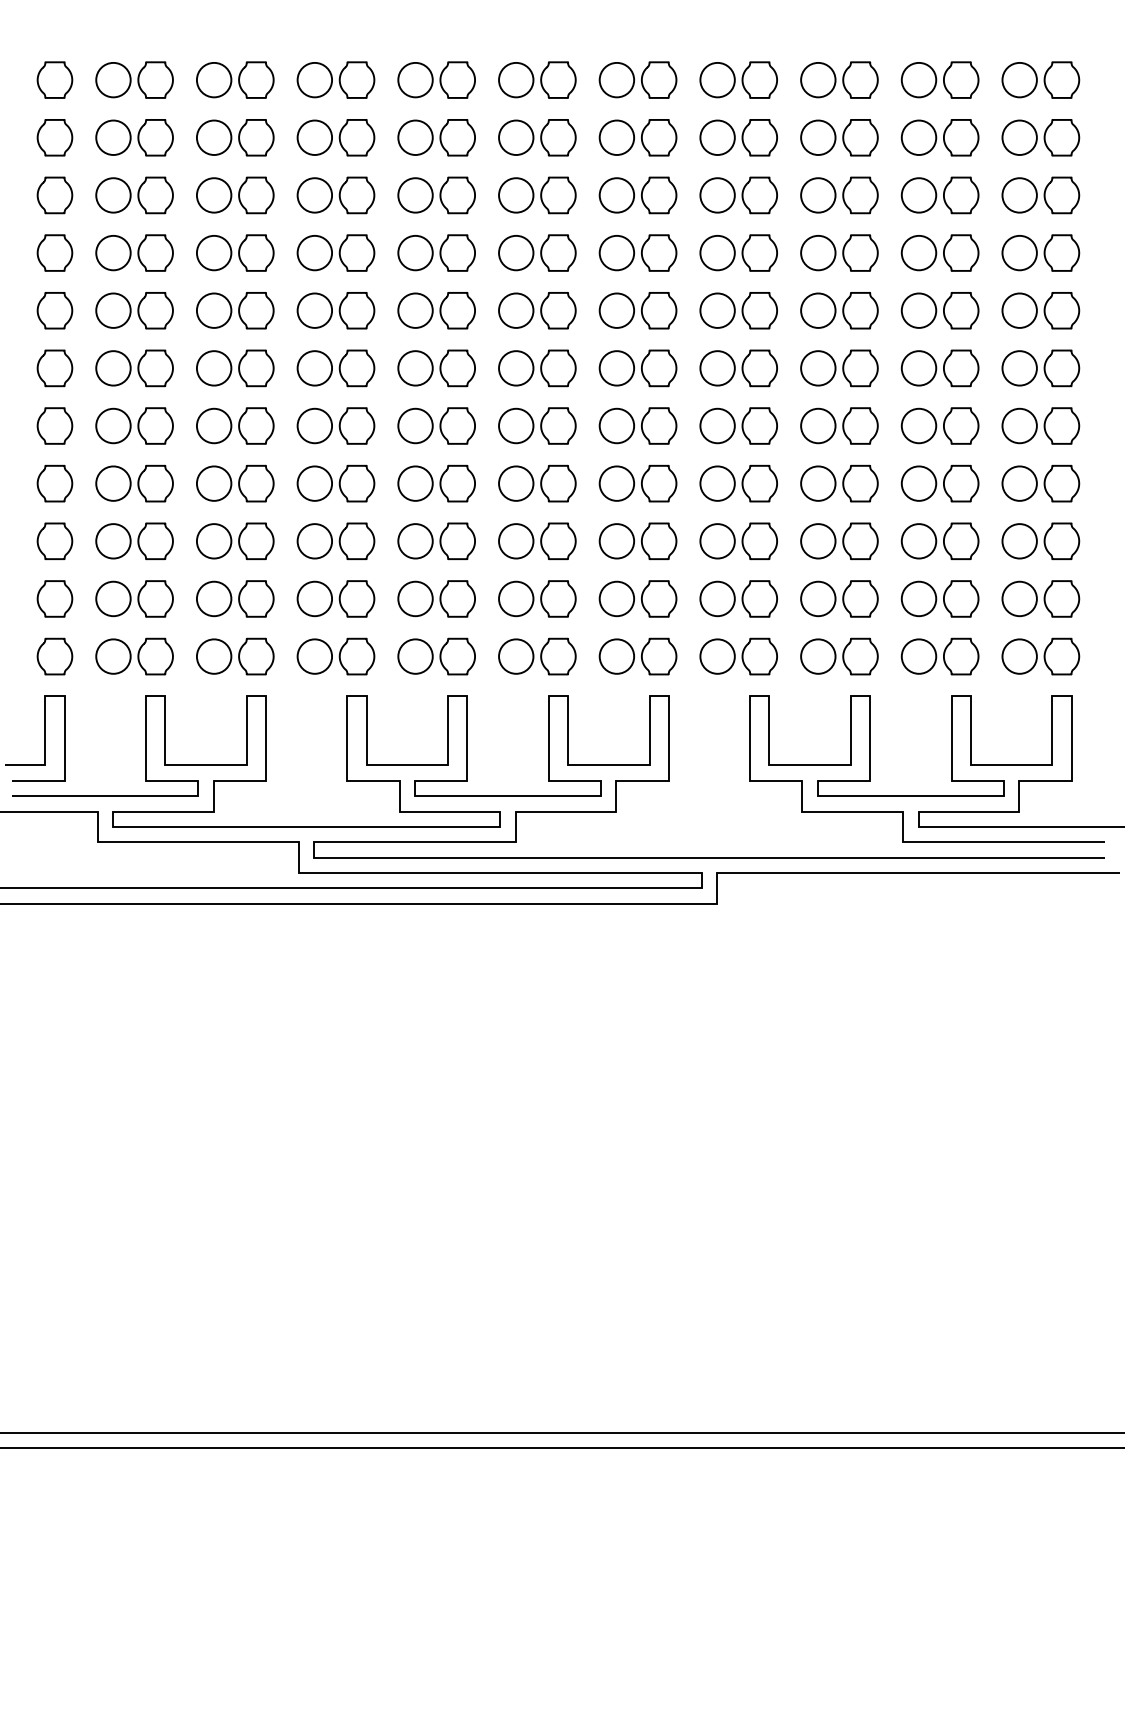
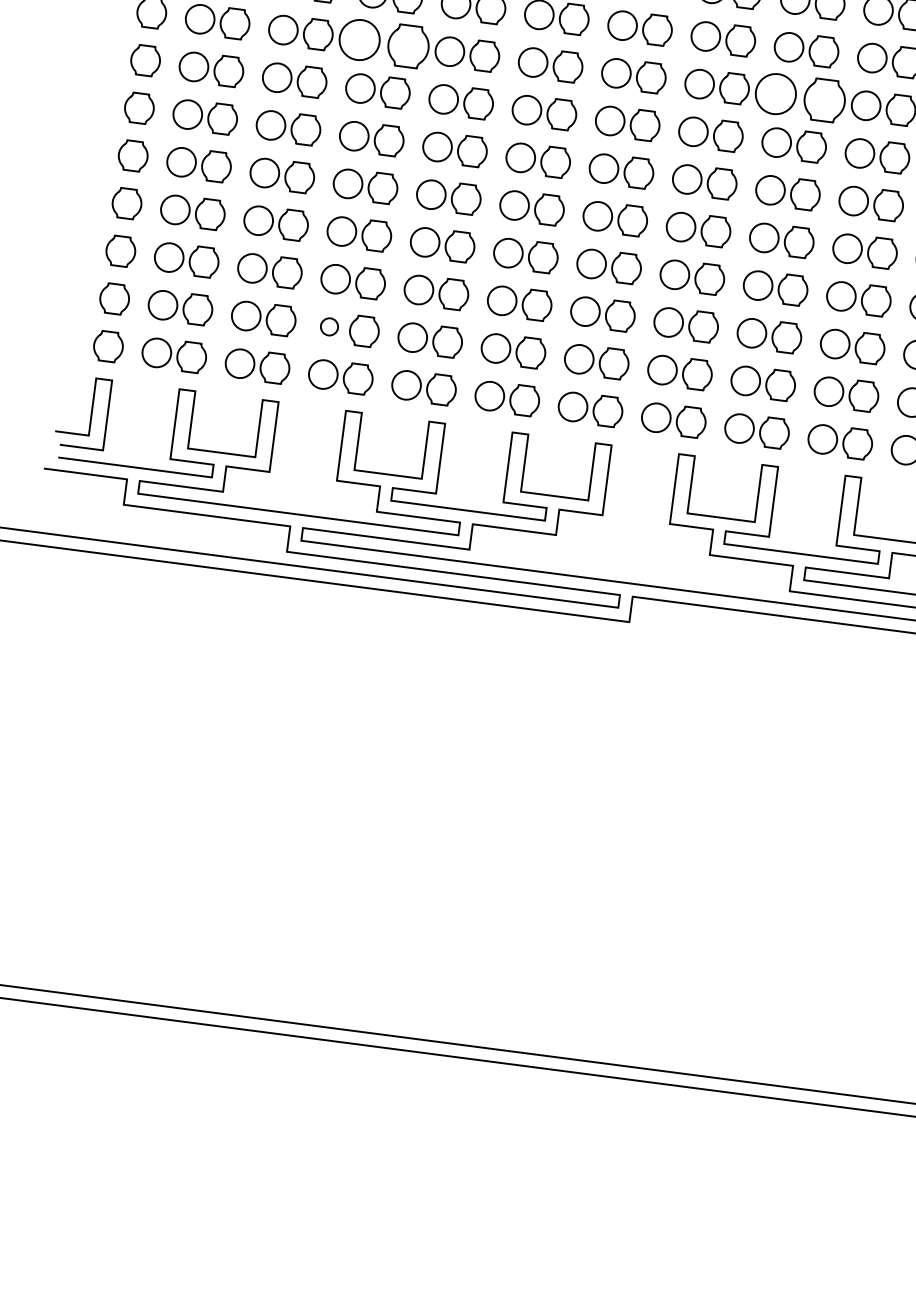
part: (335, 252) -> (383, 42), size x1.4
part: (839, 252) -> (800, 96), size x1.4
circle: (314, 598) -> (329, 326), size x0.6

